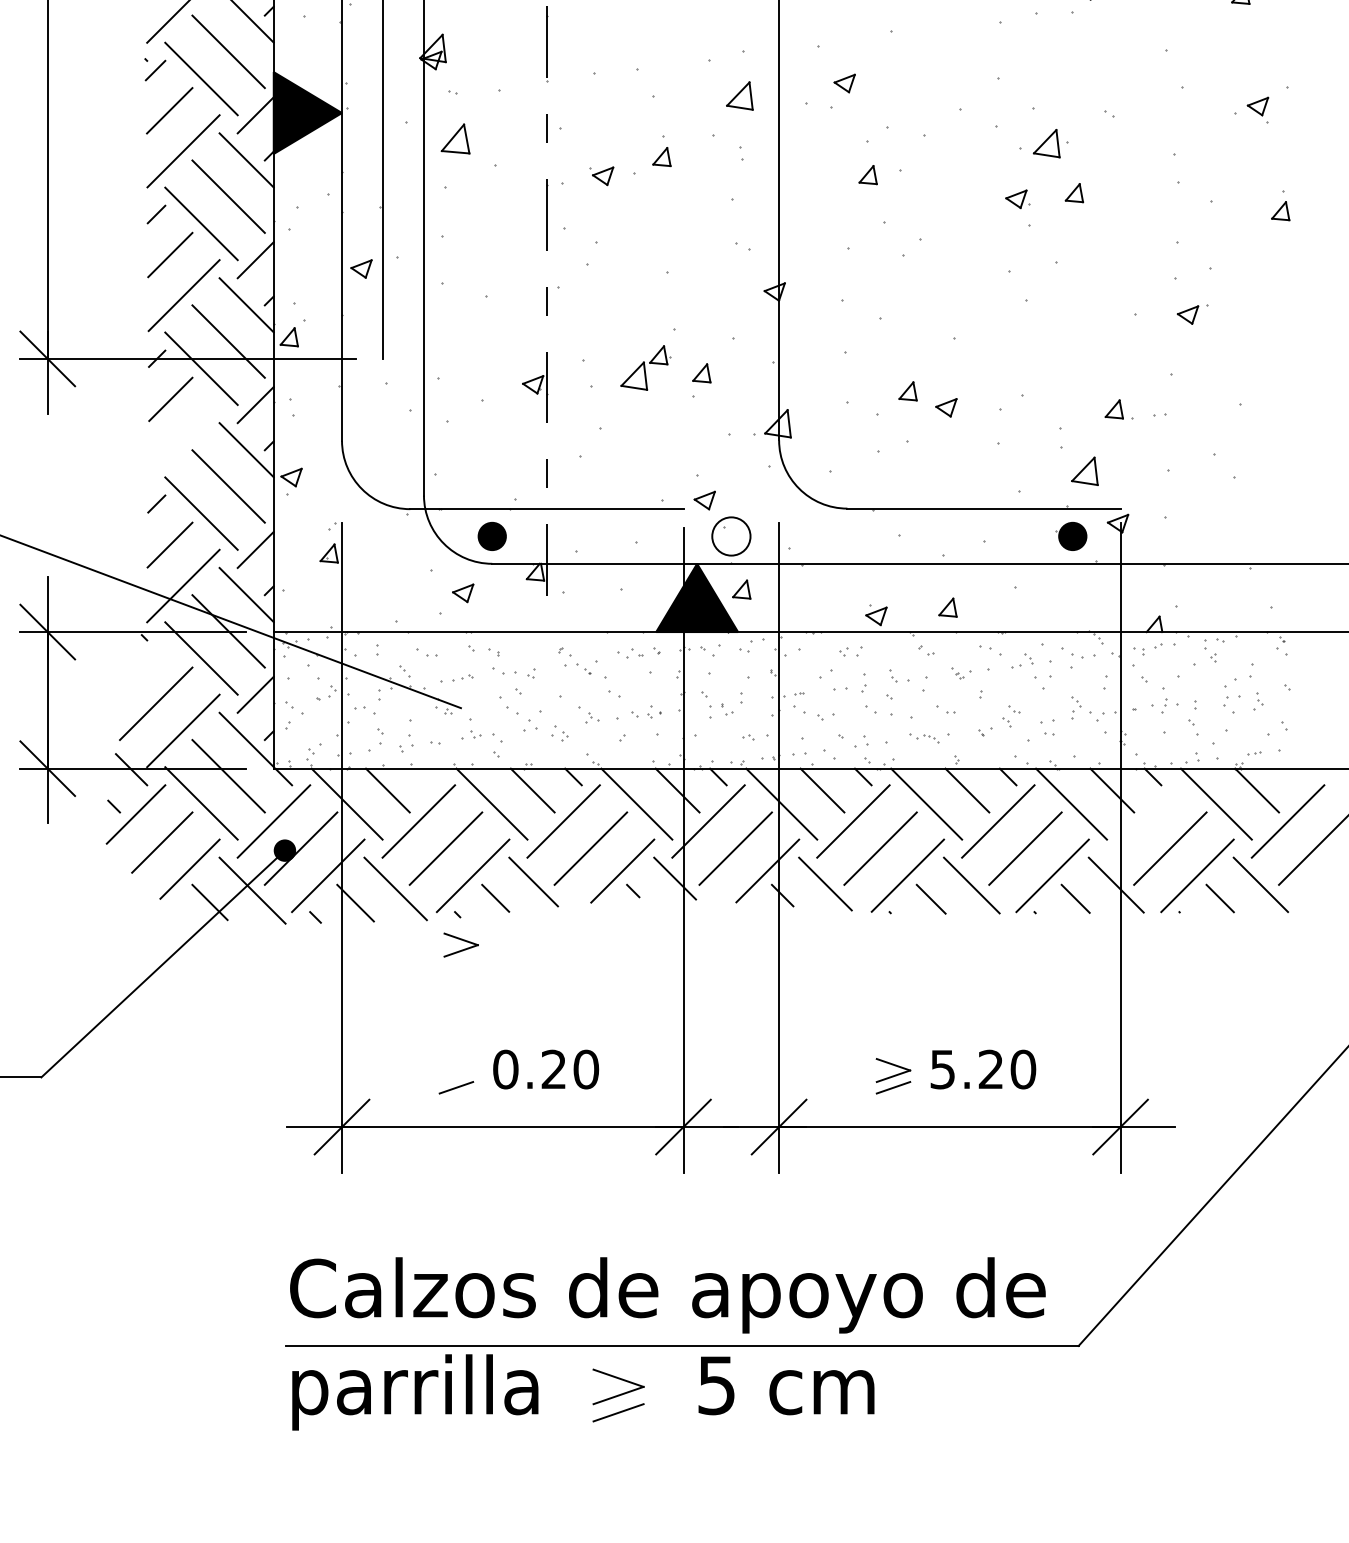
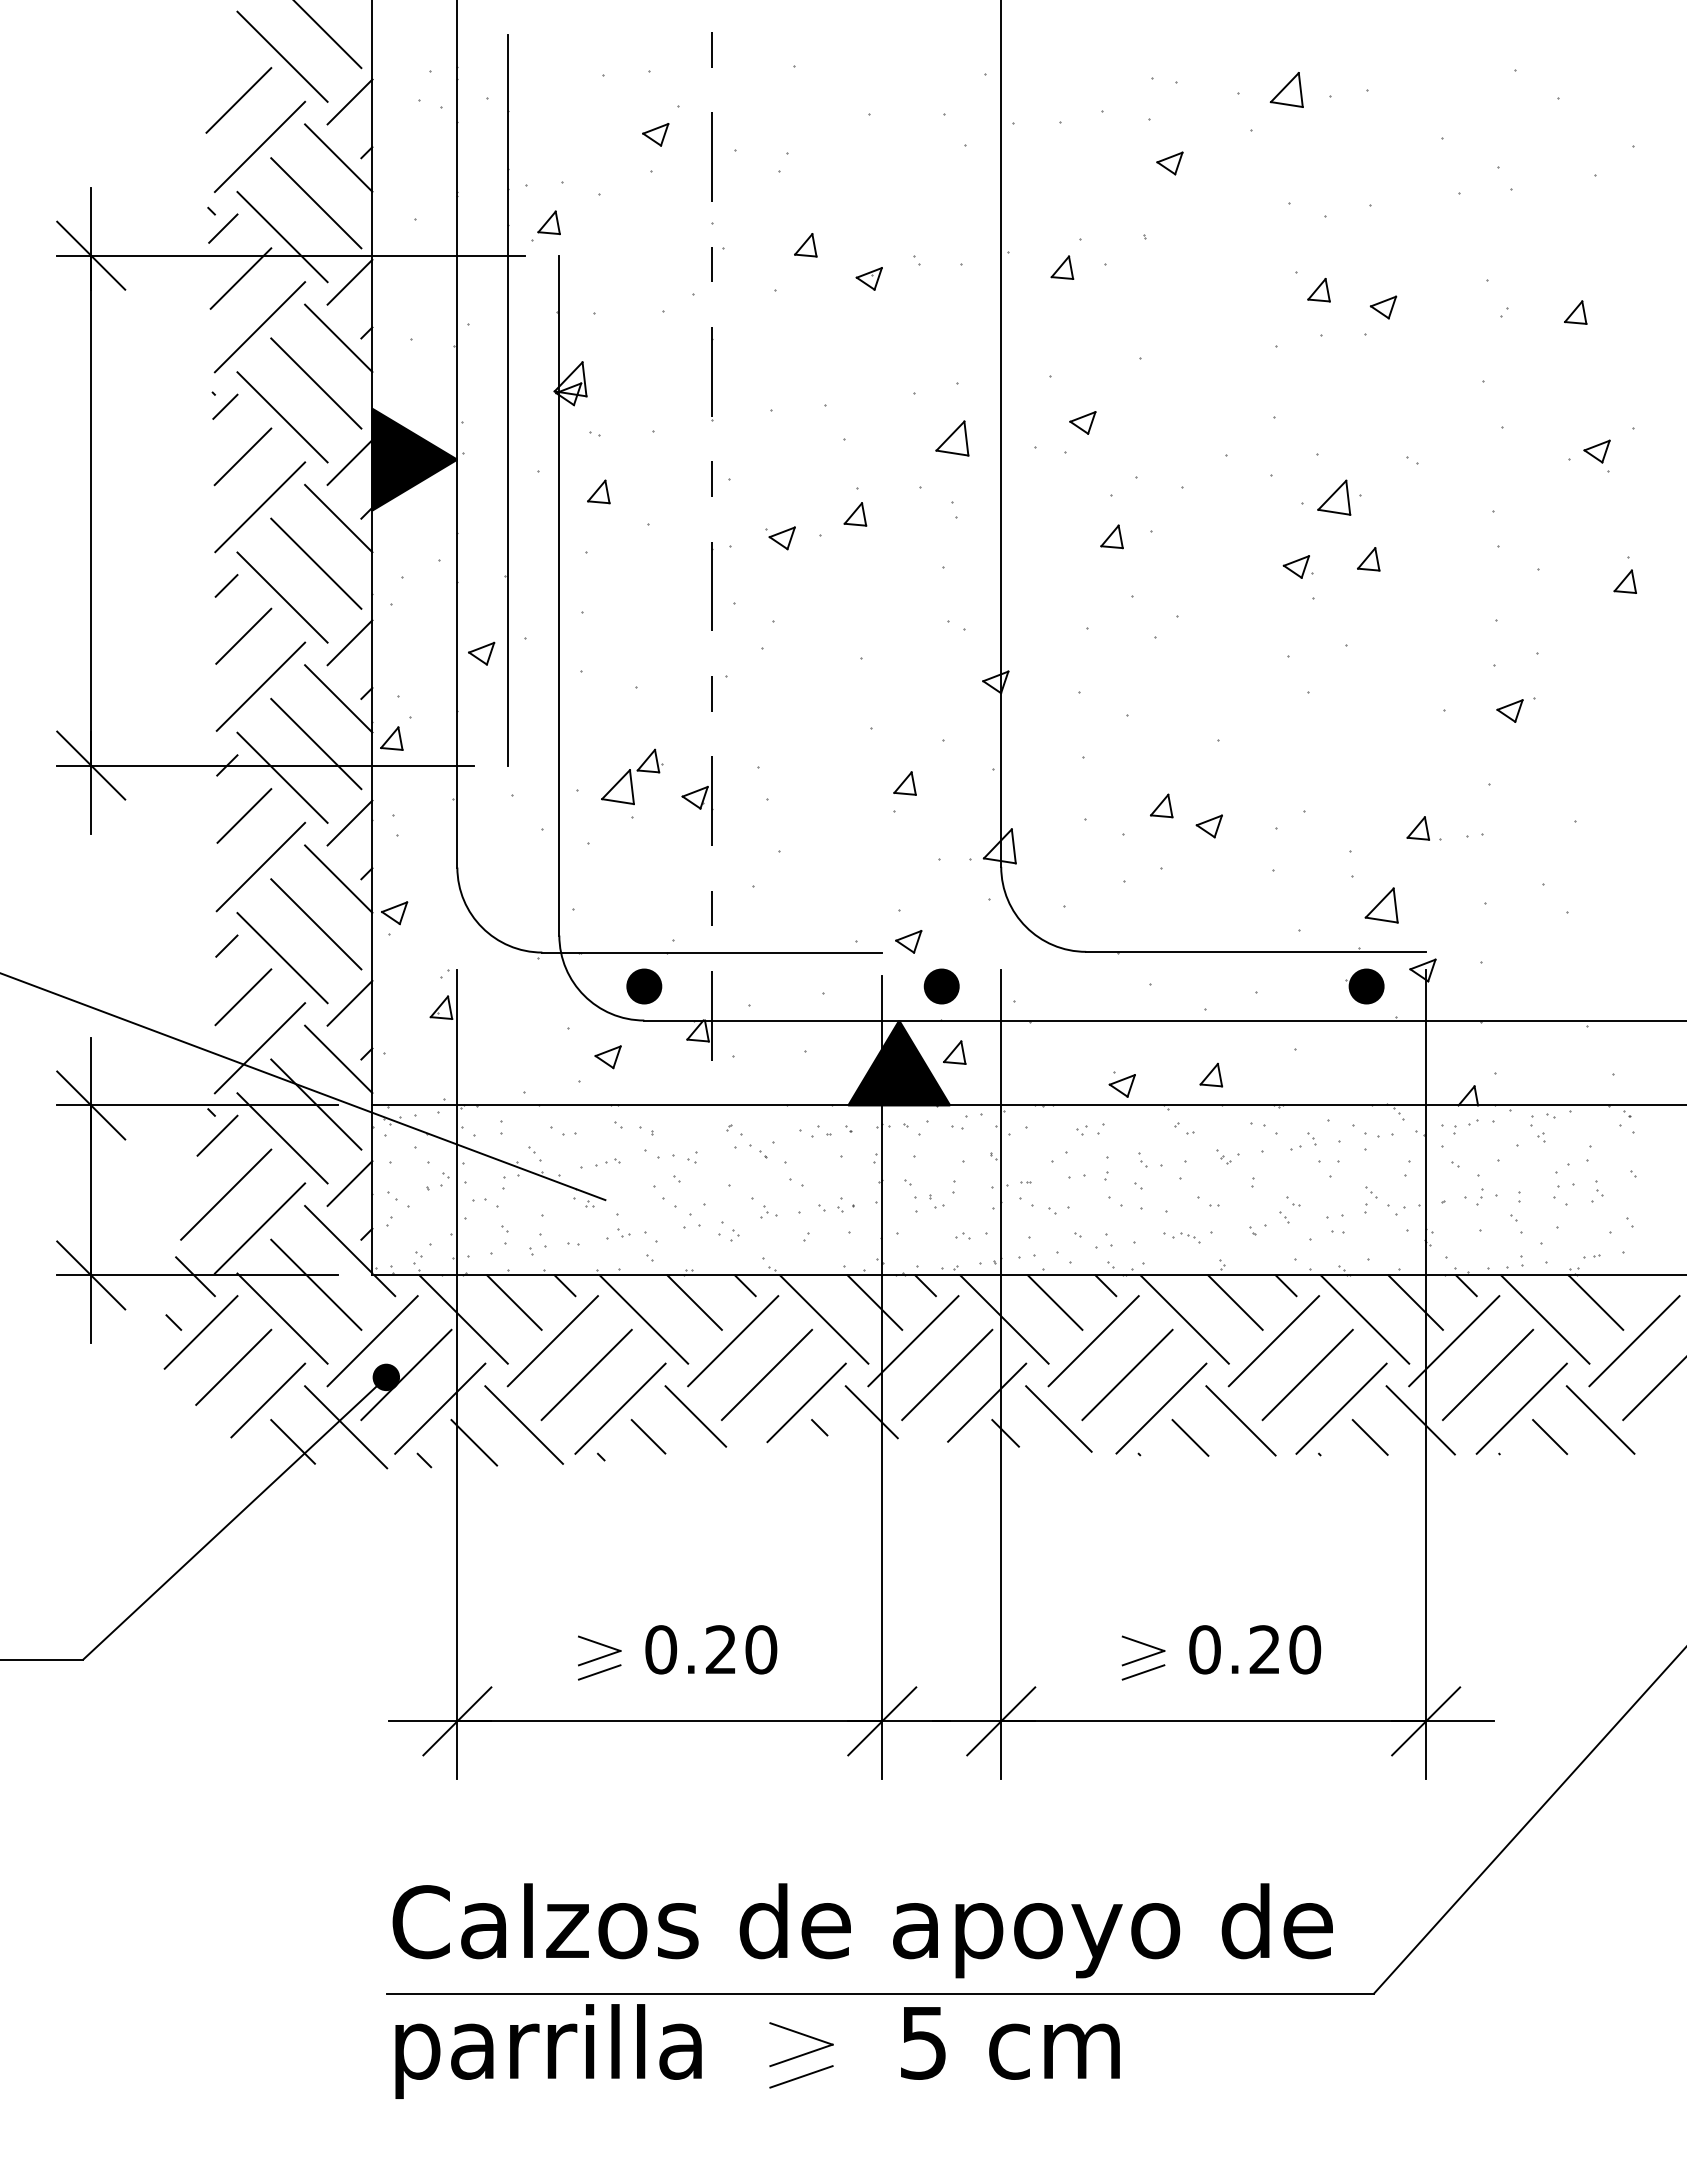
part: (455, 138) -> (598, 491), size x0.62
part: (645, 367) -> (632, 776), moved
line: (183, 440) -> (260, 866), added
part: (731, 536) -> (941, 986), size x0.71
line: (149, 656) -> (217, 1135), added
line: (428, 776) -> (564, 1285), added
line: (1143, 821) -> (1454, 1341), added
part: (461, 944) -> (599, 1650), moved
text: (942, 1069) -> (1204, 1649), 5.20 -> 0.20

